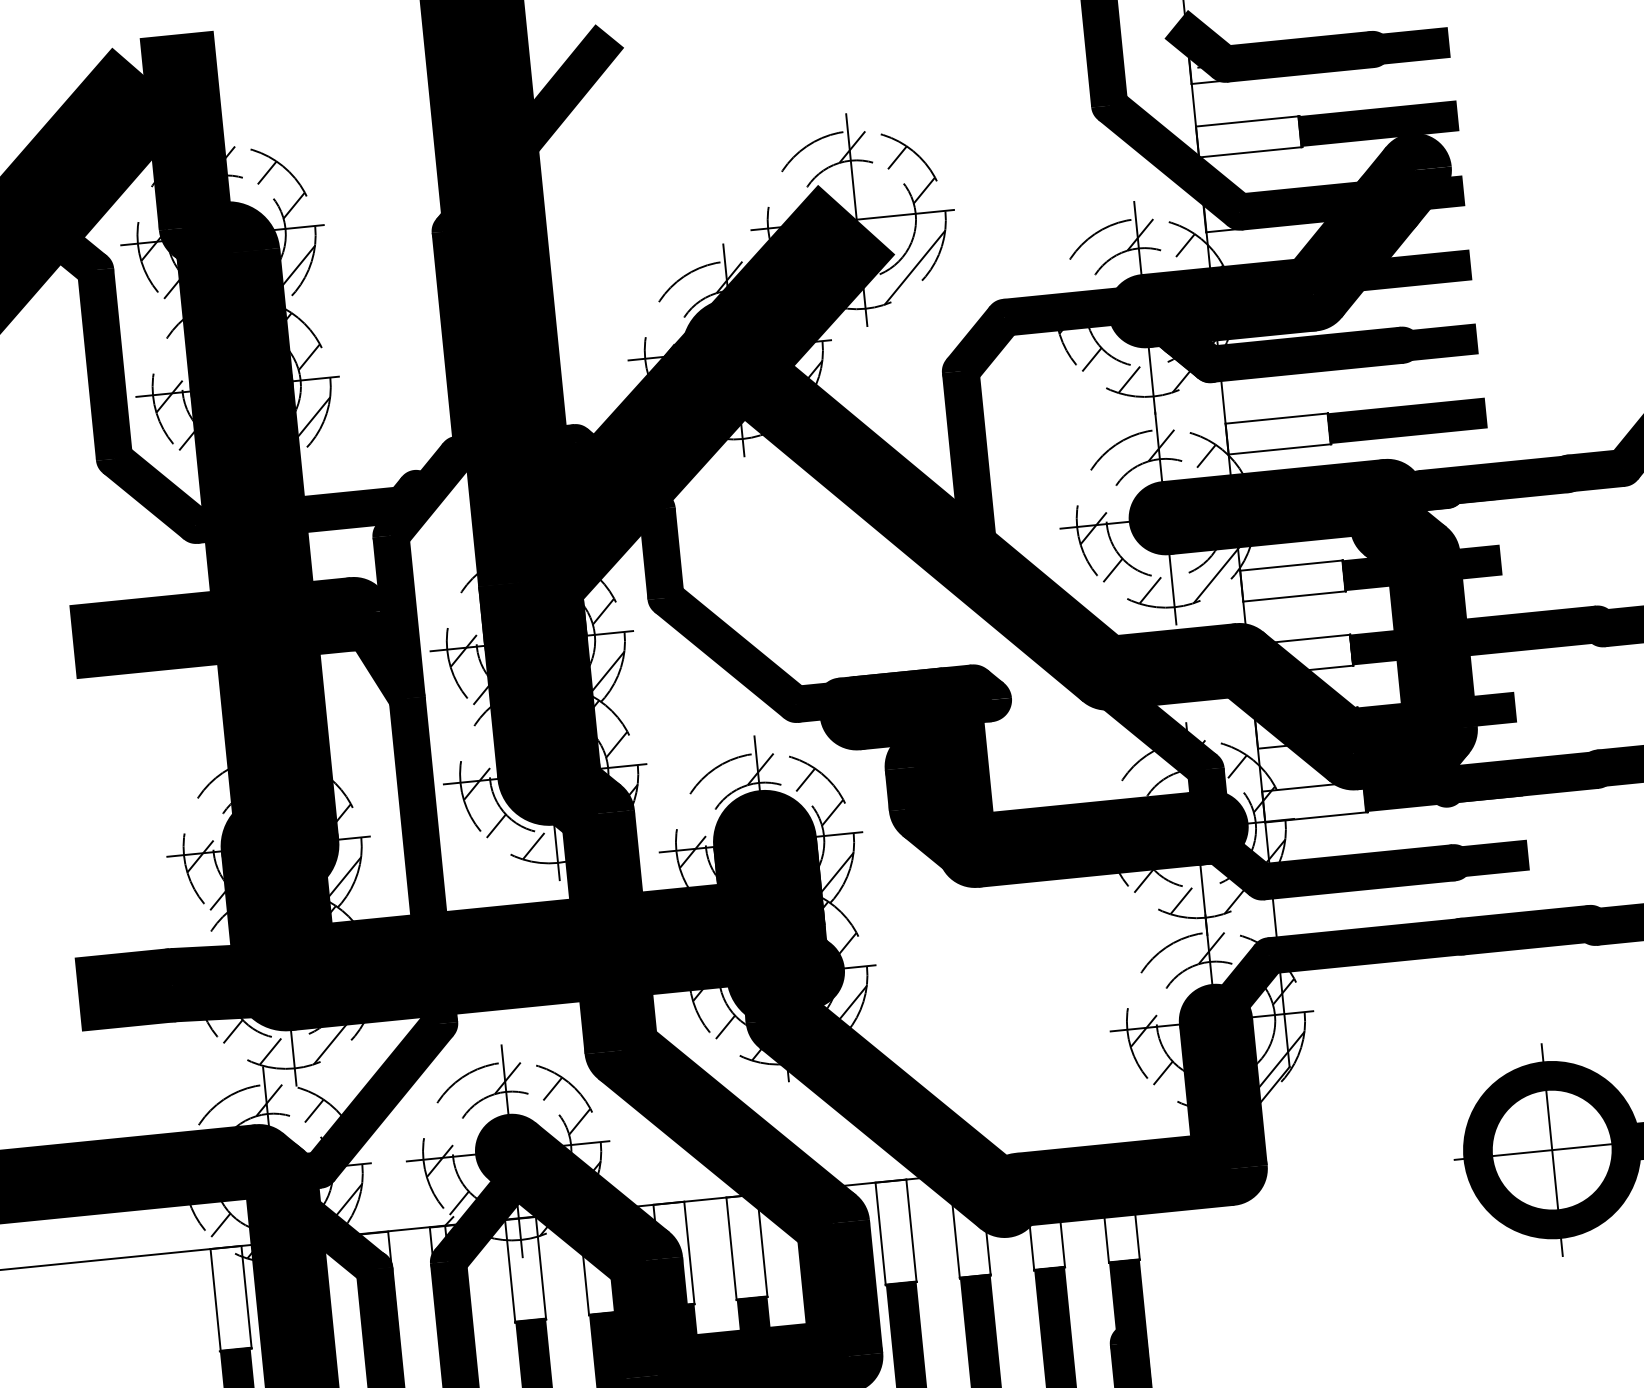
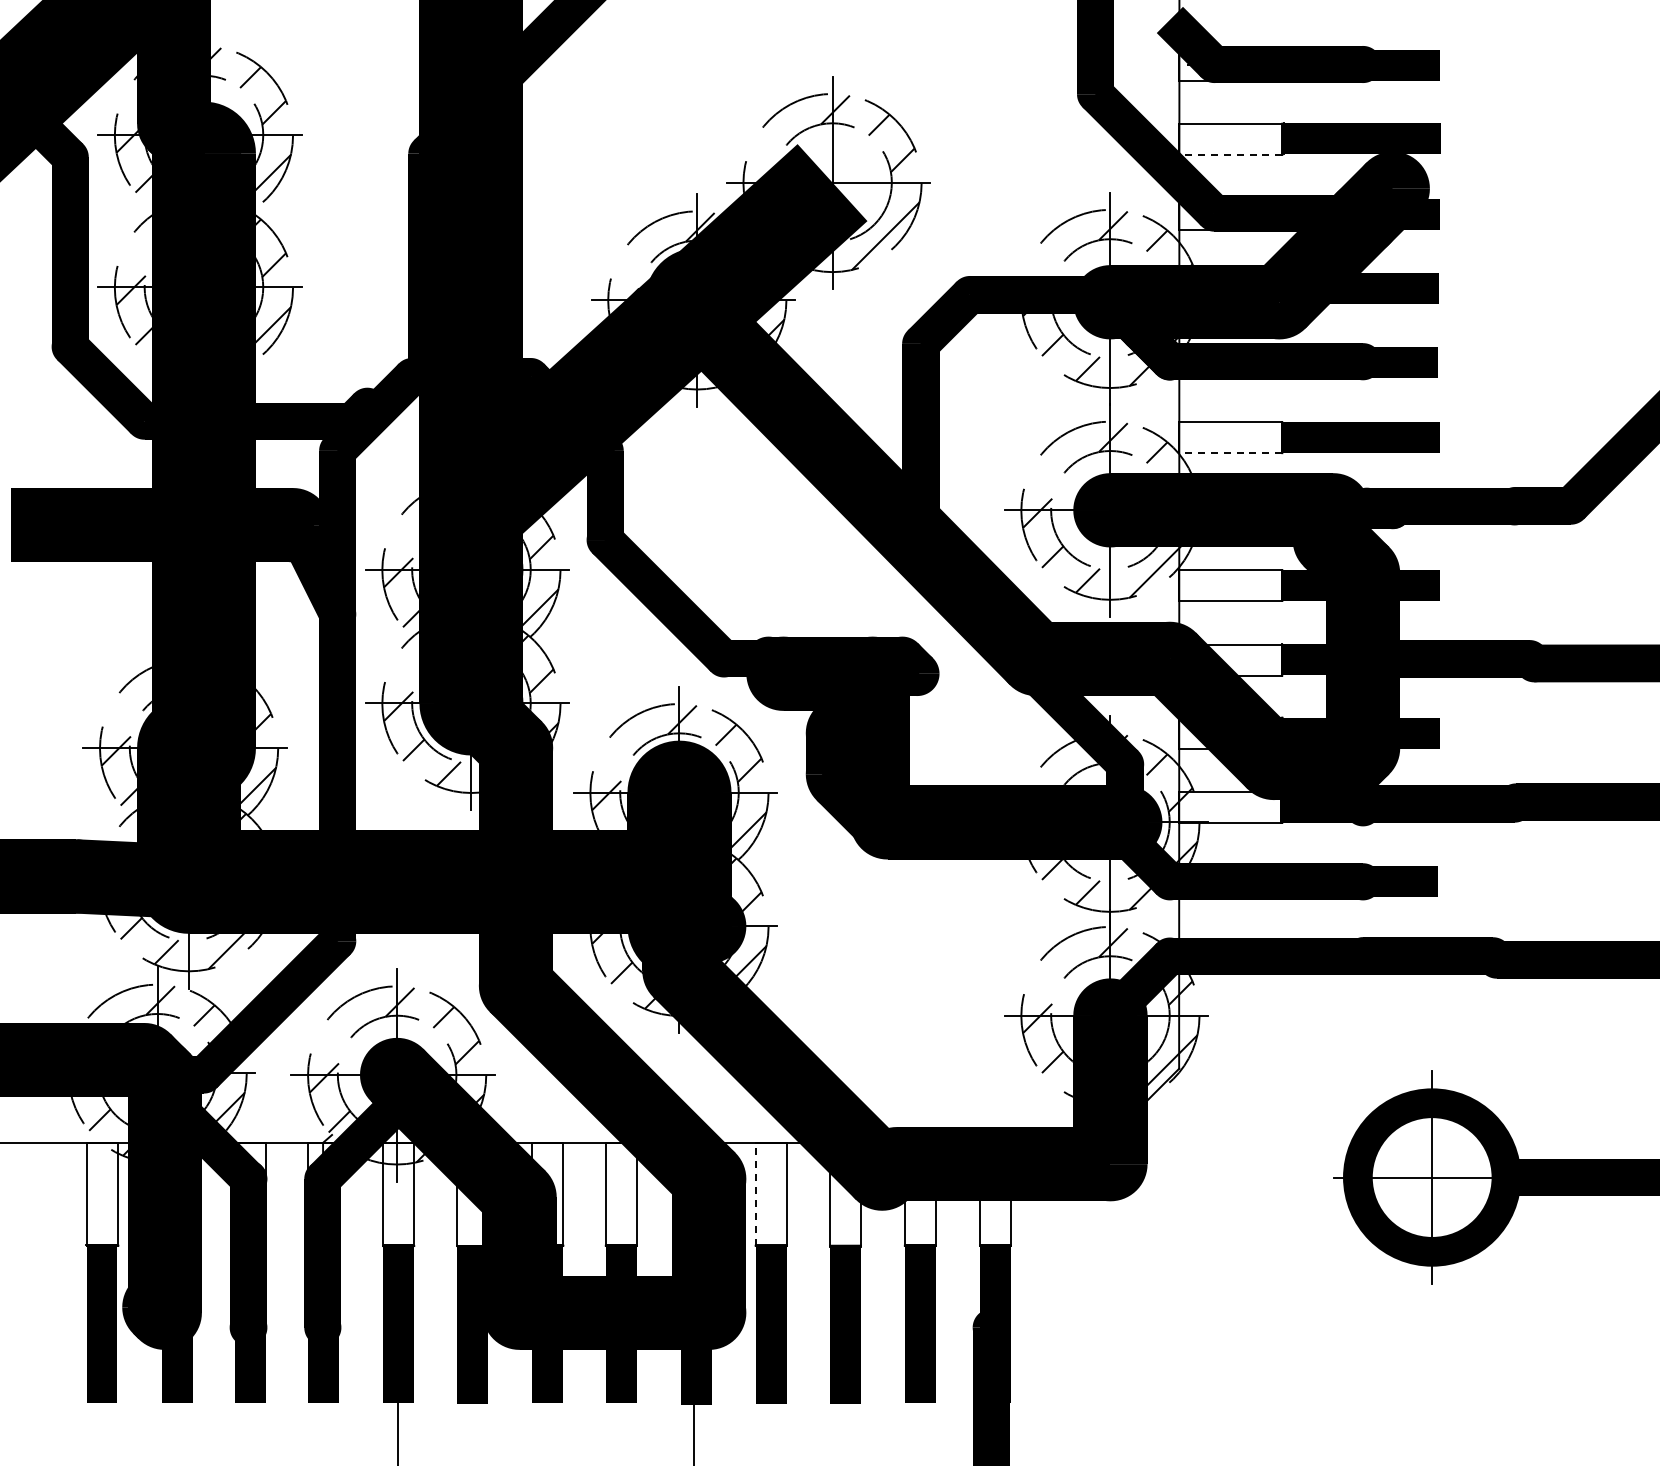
line: (1249, 152) -> (1230, 154), solid -> dashed
line: (1279, 449) -> (1230, 453), solid -> dashed
line: (880, 1234) -> (755, 1194), solid -> dashed

